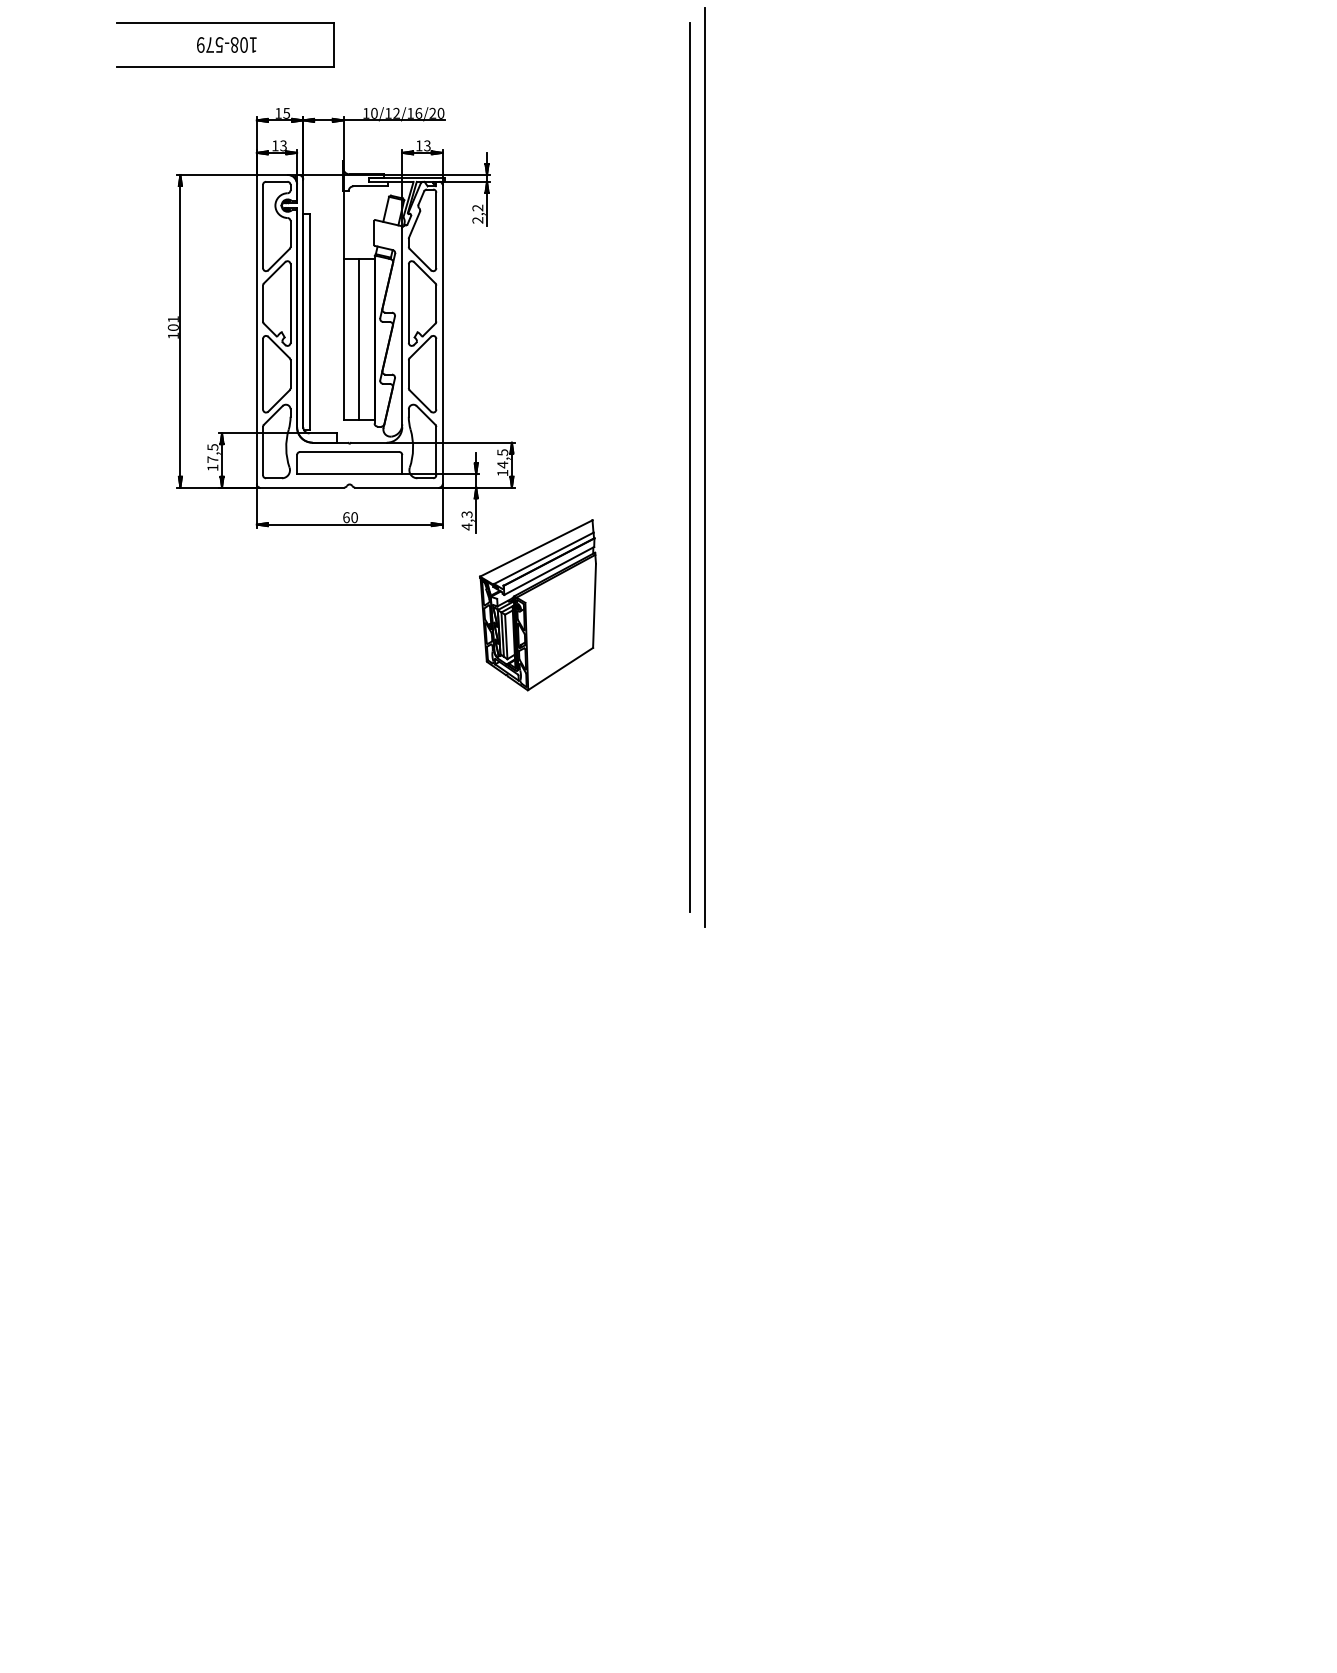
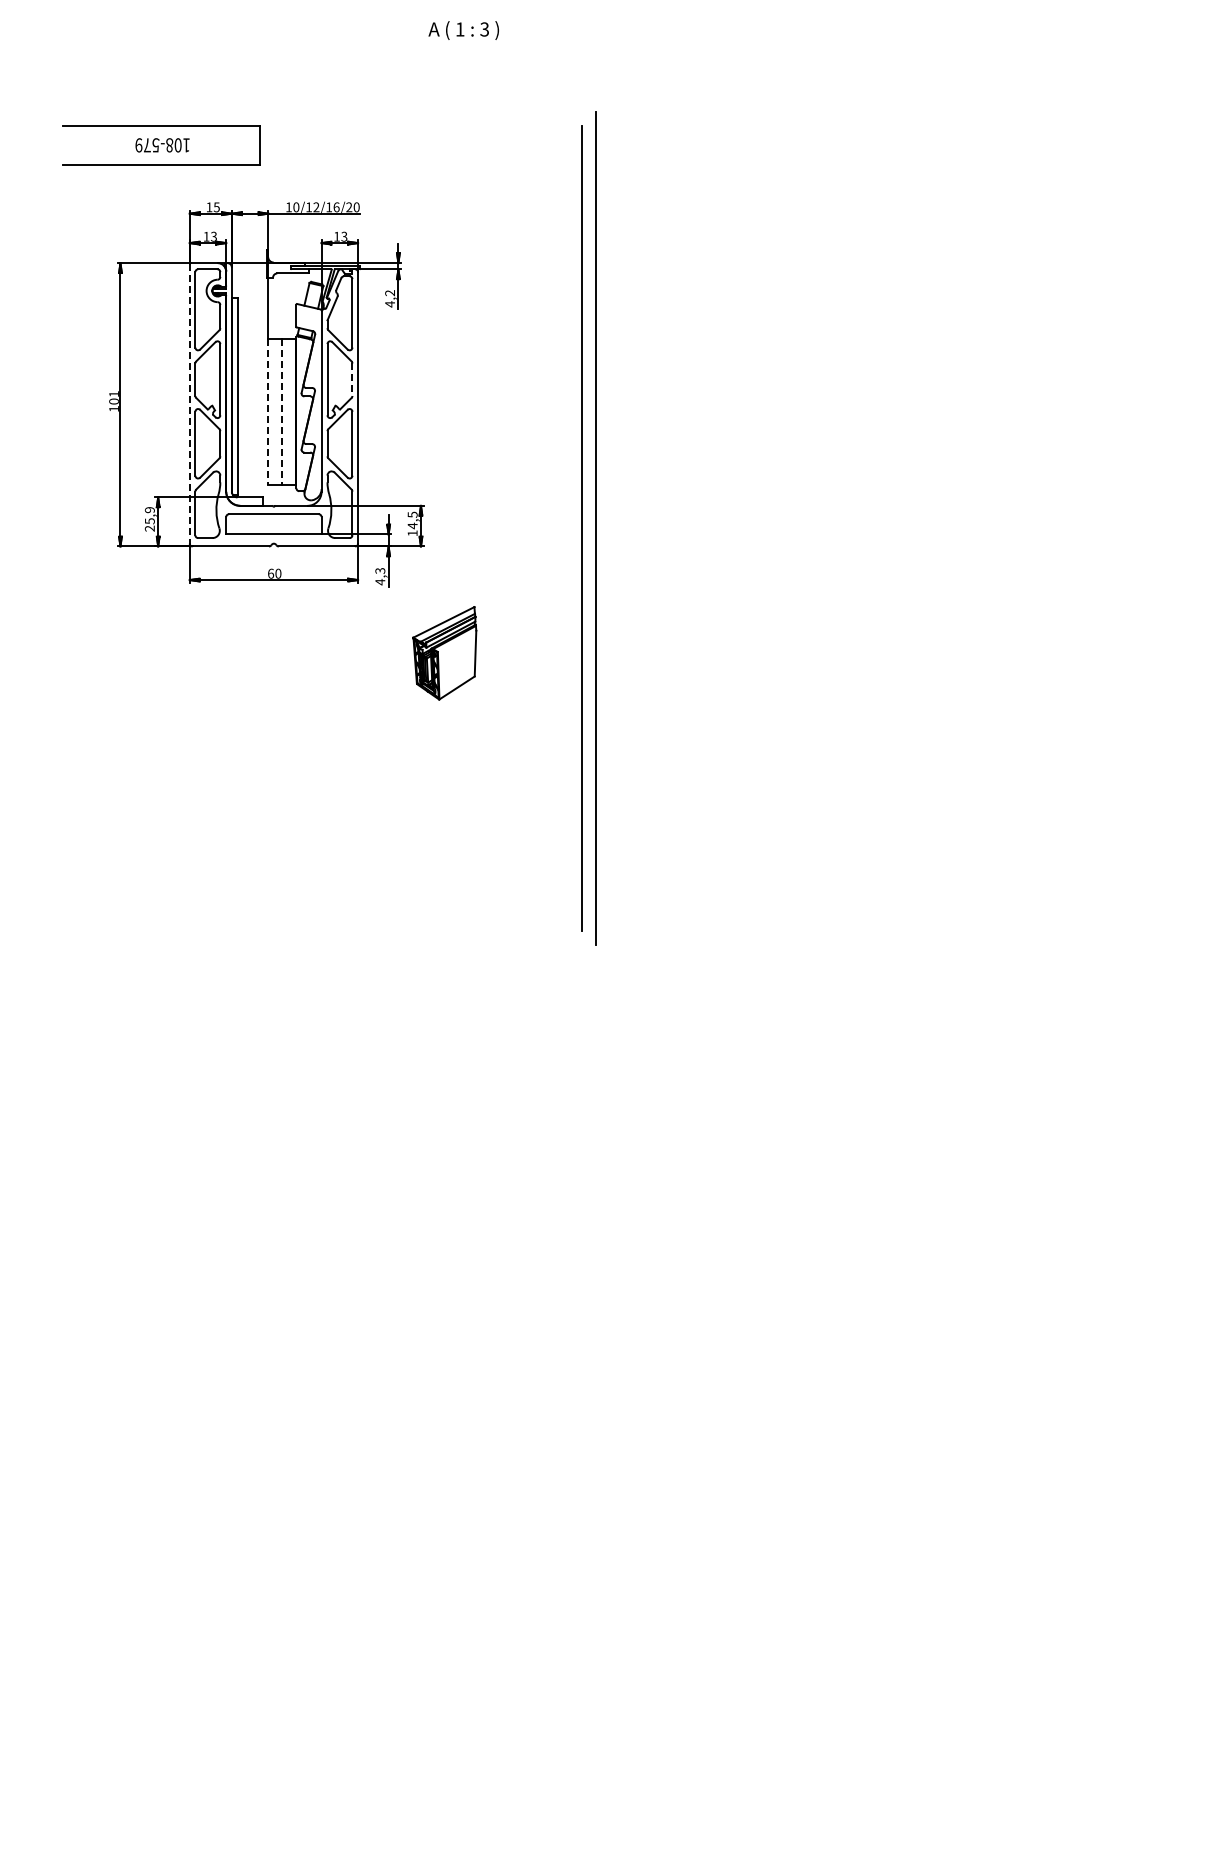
text: (477, 220) -> (389, 304), 2,2 -> 4,2
line: (436, 304) -> (352, 380), solid -> dashed
line: (256, 329) -> (189, 403), solid -> dashed
line: (343, 339) -> (268, 412), solid -> dashed
line: (359, 339) -> (282, 412), solid -> dashed
text: (212, 457) -> (149, 519), 17,5 -> 25,9
part: (537, 605) -> (444, 653), size x0.6

